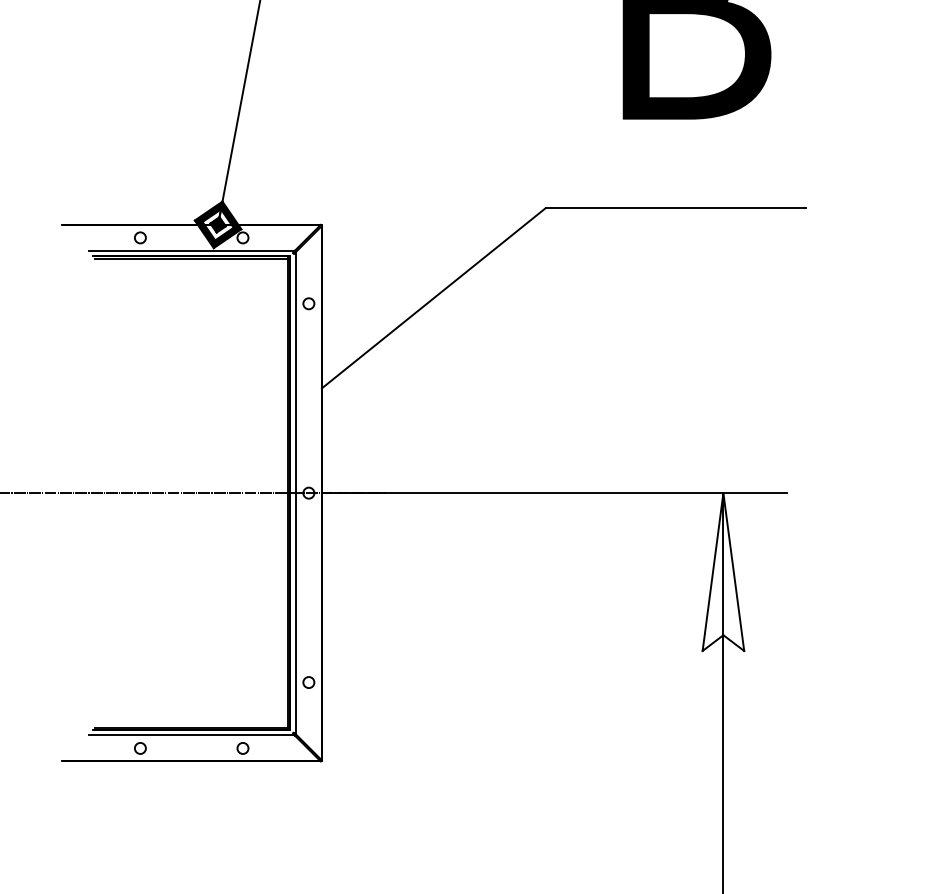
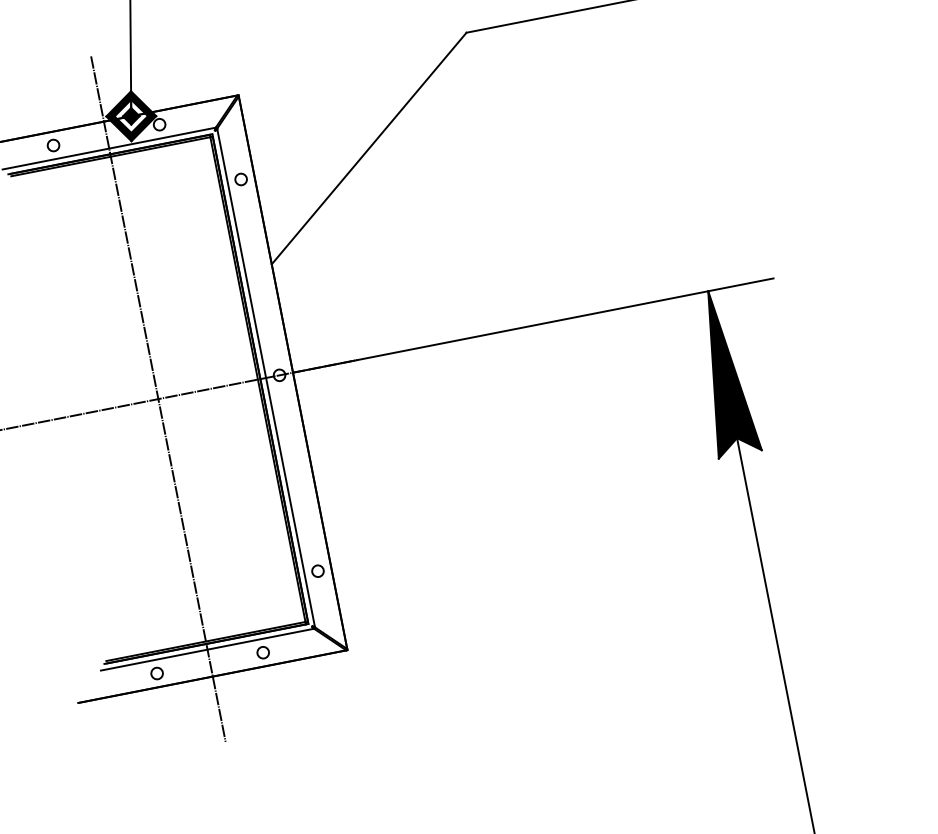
line: (191, 492) -> (158, 398), added
fill: (723, 571) -> (724, 372), added

